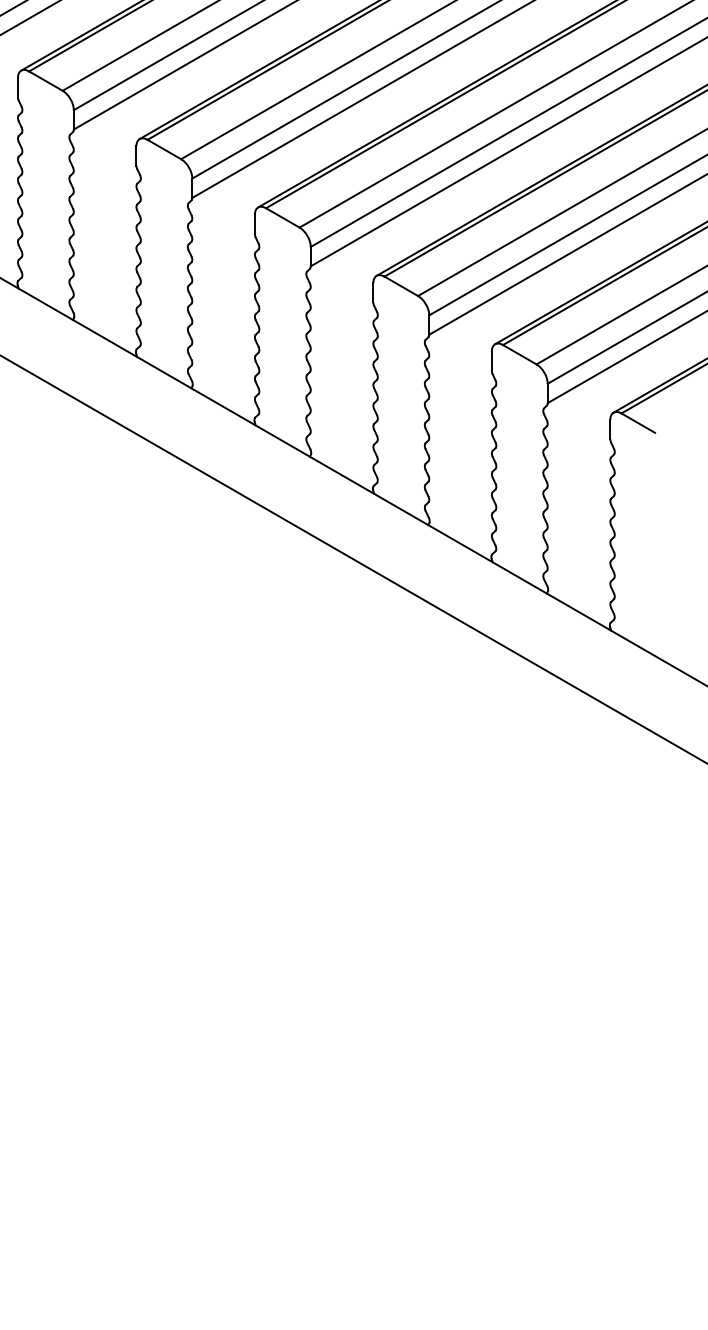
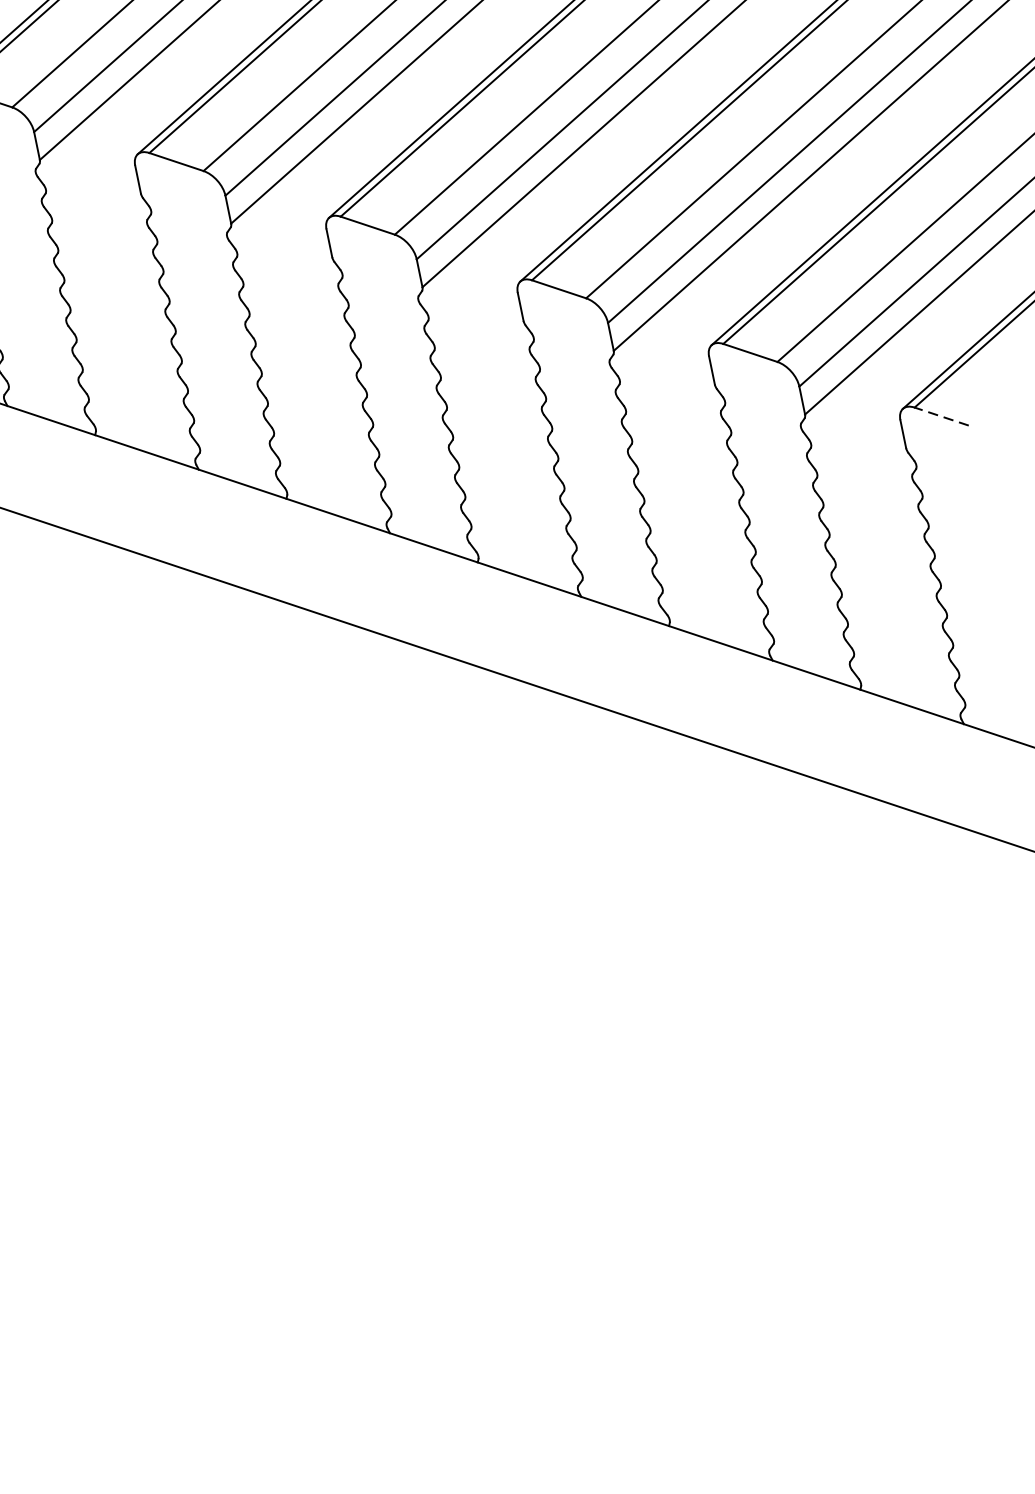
line: (637, 422) -> (940, 415), solid -> dashed

